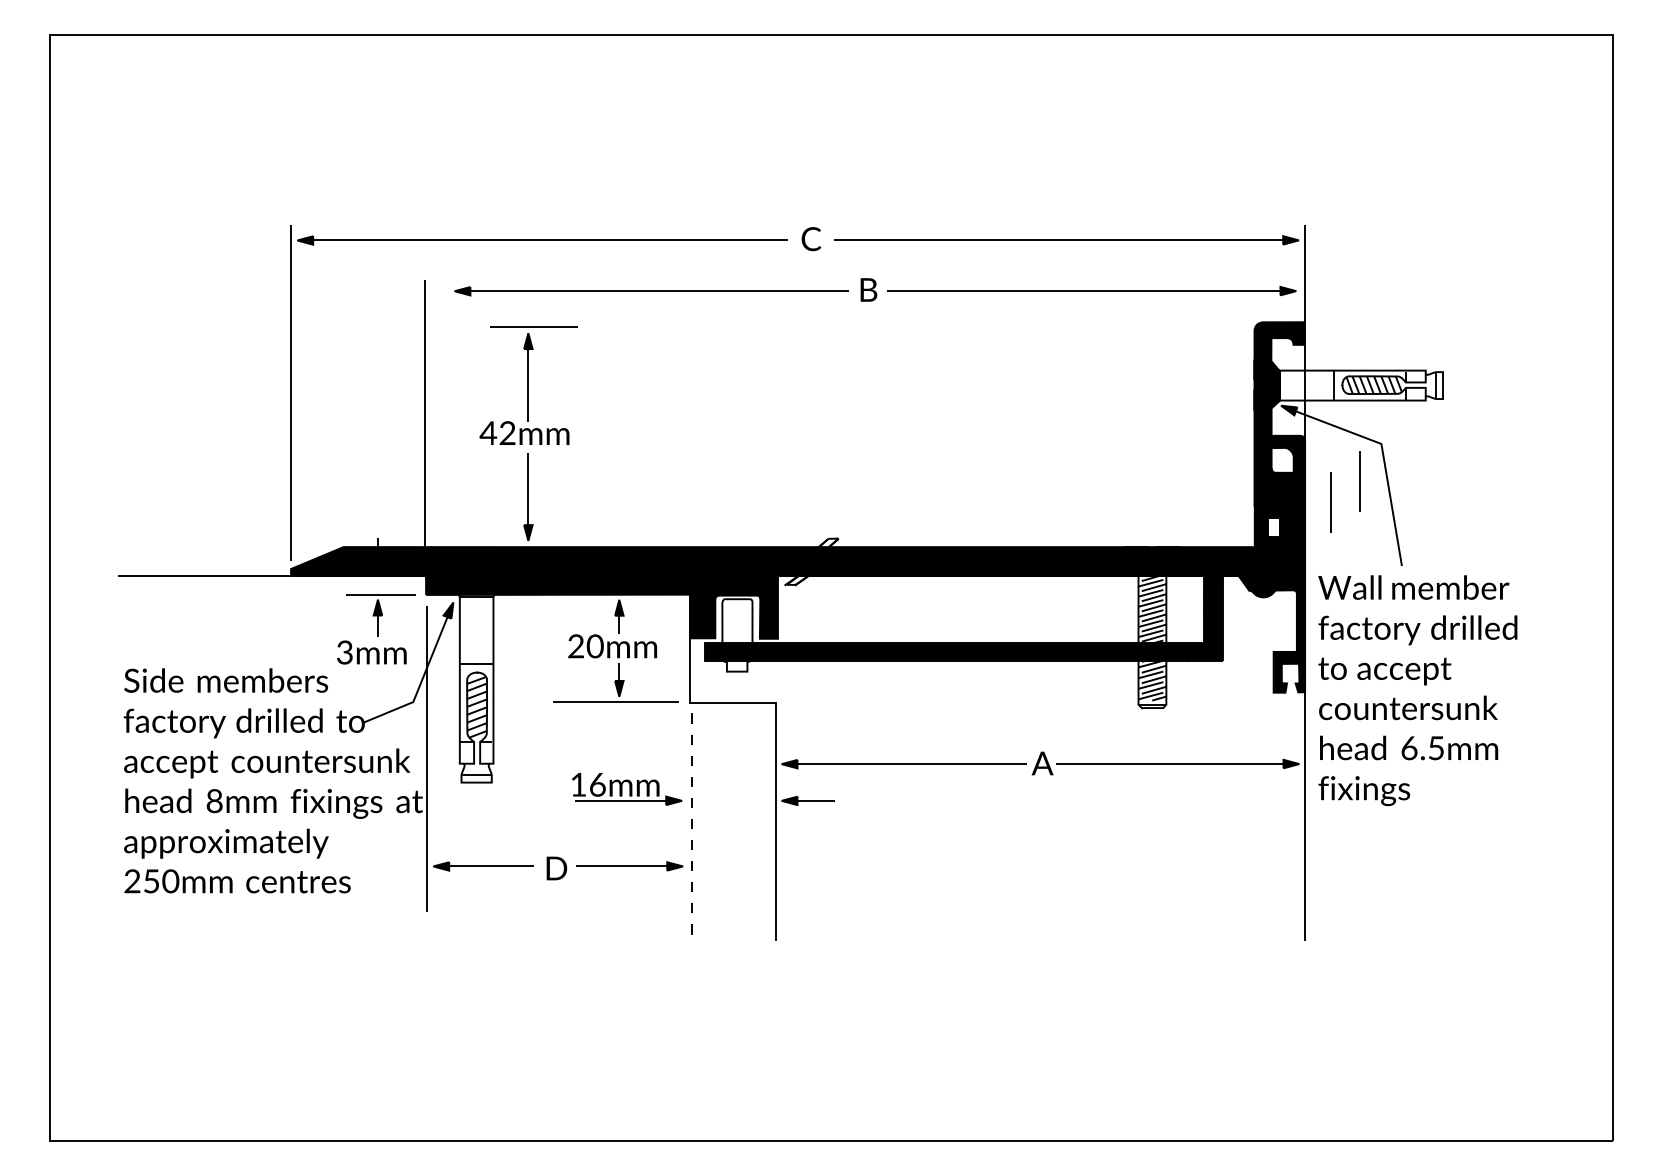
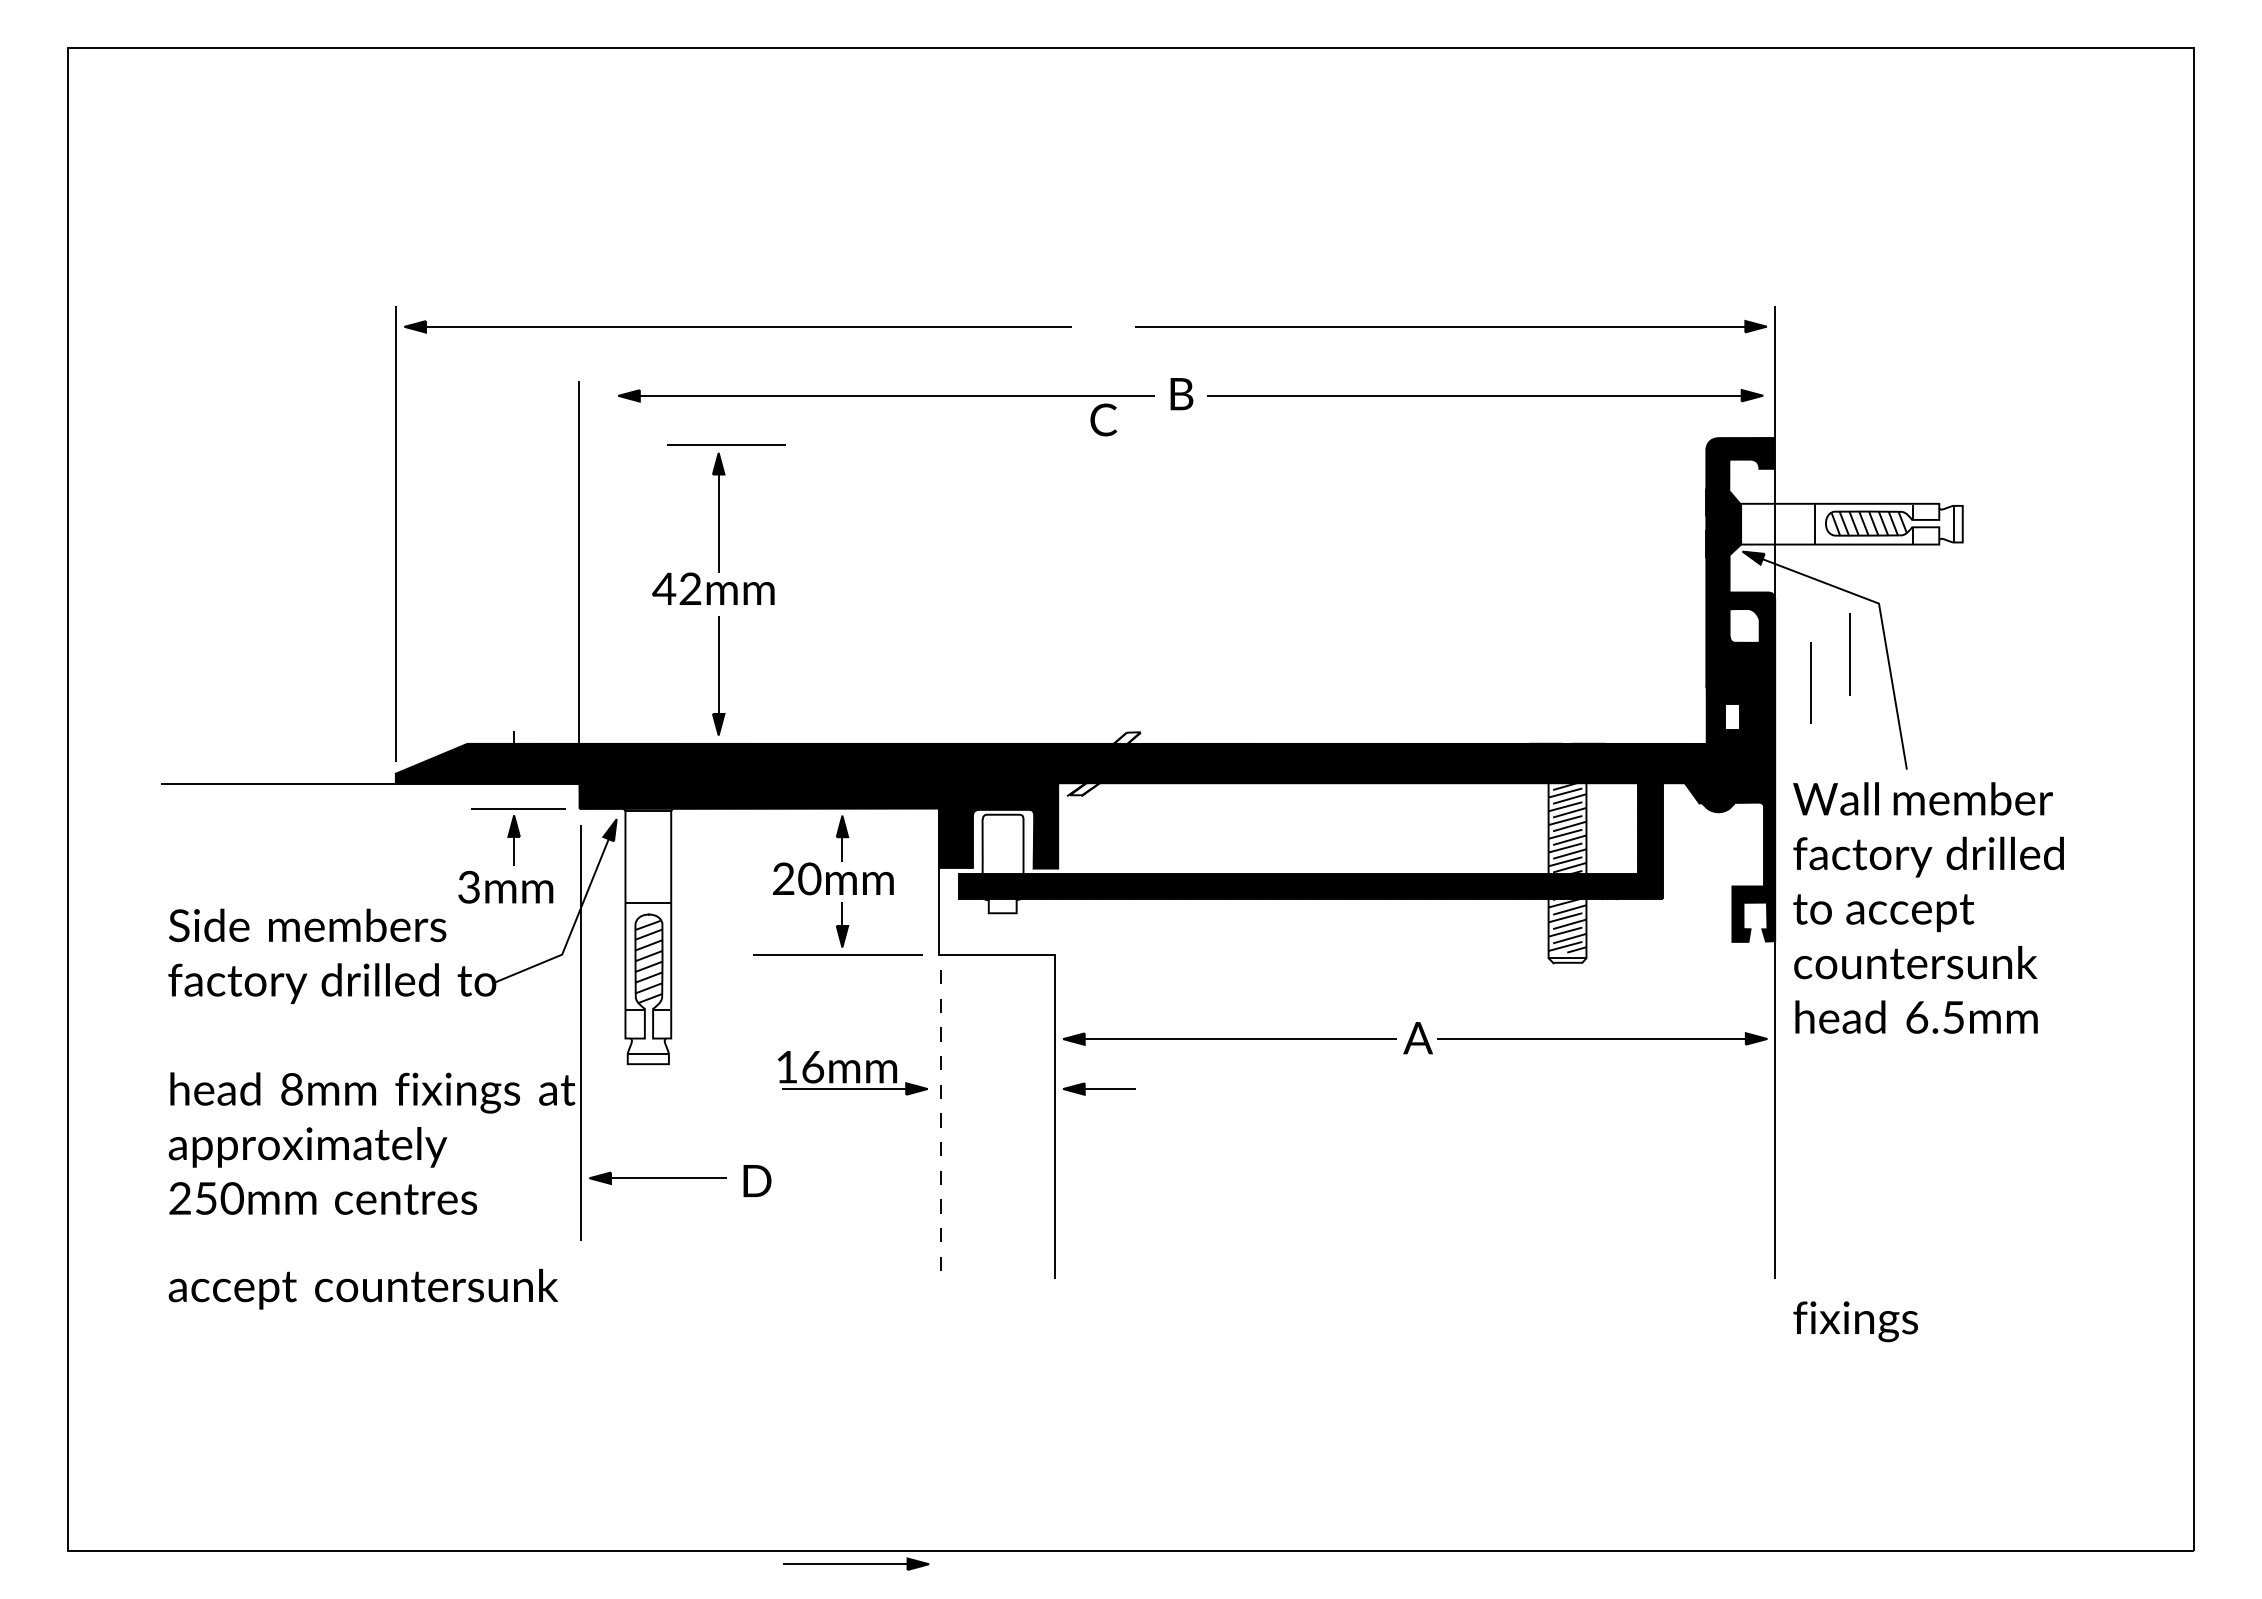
text: (811, 238) -> (1103, 419), moved
text: (267, 762) -> (363, 1288), moved
text: (1364, 790) -> (1855, 1321), moved
part: (629, 865) -> (856, 1563), moved

